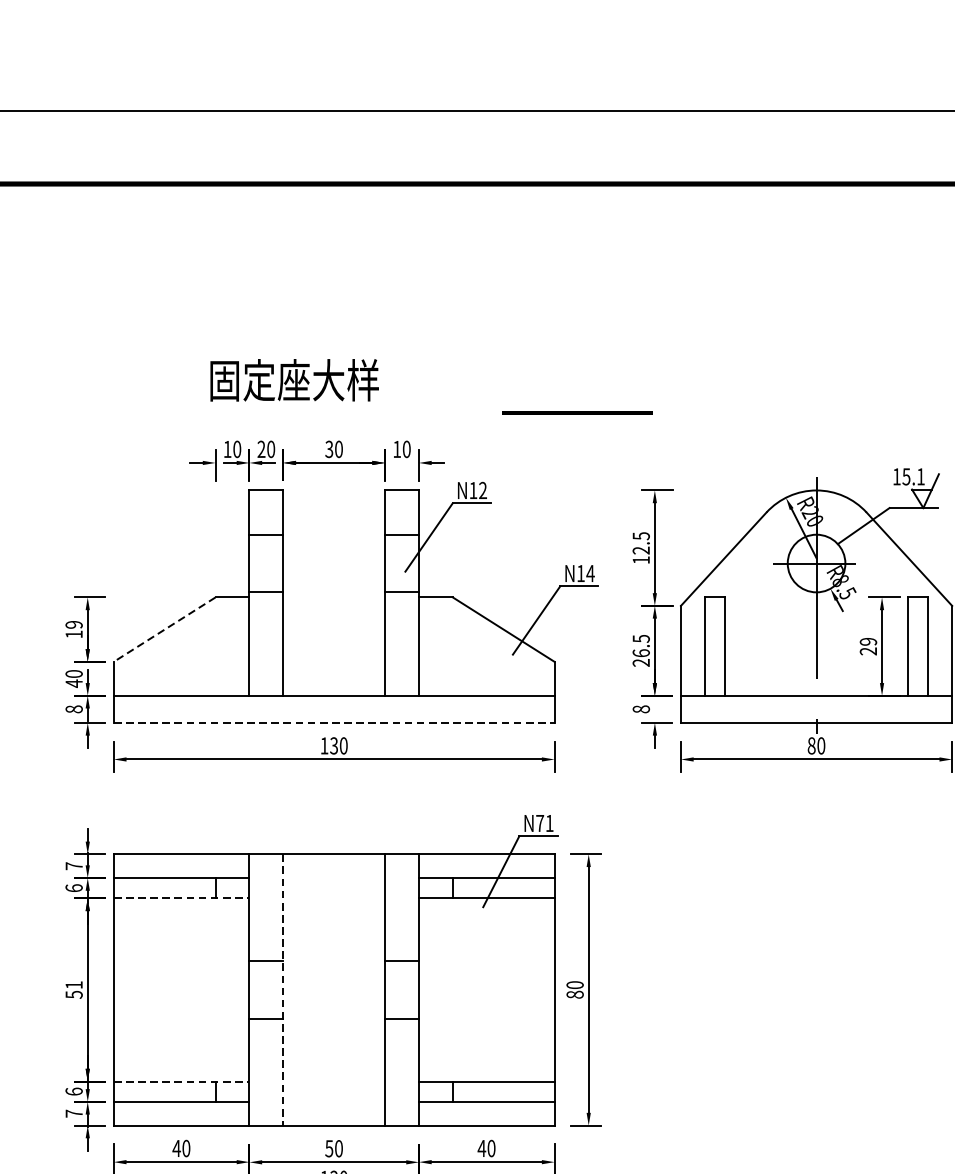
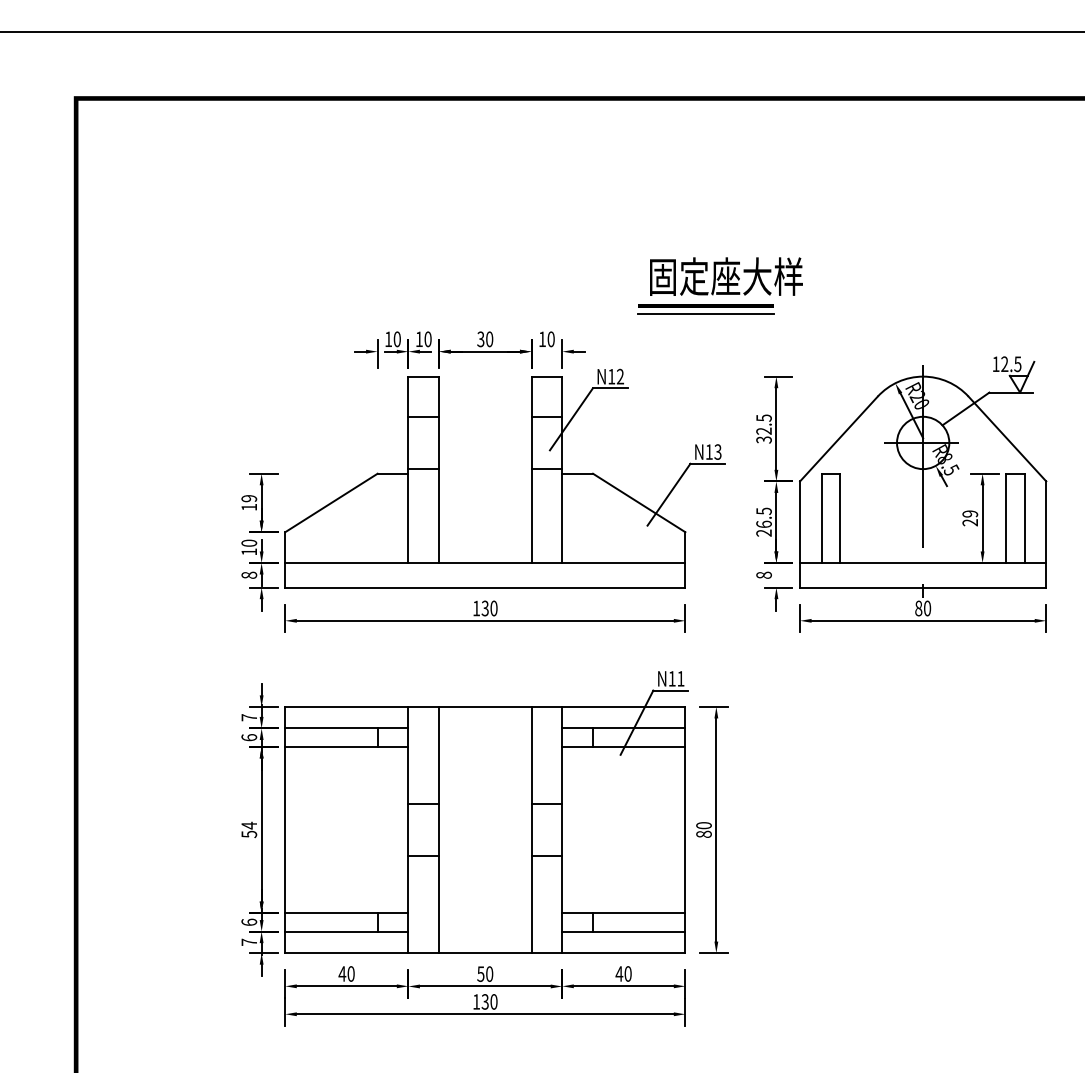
text: (294, 380) -> (726, 276), moved
line: (576, 420) -> (705, 313), added
text: (260, 448) -> (418, 338), 20 -> 10
text: (913, 477) -> (1011, 364), 15.1 -> 12.5
text: (640, 559) -> (763, 439), 12.5 -> 32.5
text: (589, 572) -> (717, 451), N14 -> N13
line: (164, 629) -> (331, 502), dashed -> solid
text: (73, 683) -> (248, 551), 40 -> 10
line: (334, 722) -> (485, 587), dashed -> solid
text: (539, 823) -> (671, 678), N71 -> N11
line: (181, 897) -> (346, 746), dashed -> solid
text: (73, 984) -> (248, 825), 51 -> 54
line: (283, 990) -> (439, 830), dashed -> solid
line: (181, 1081) -> (346, 913), dashed -> solid

